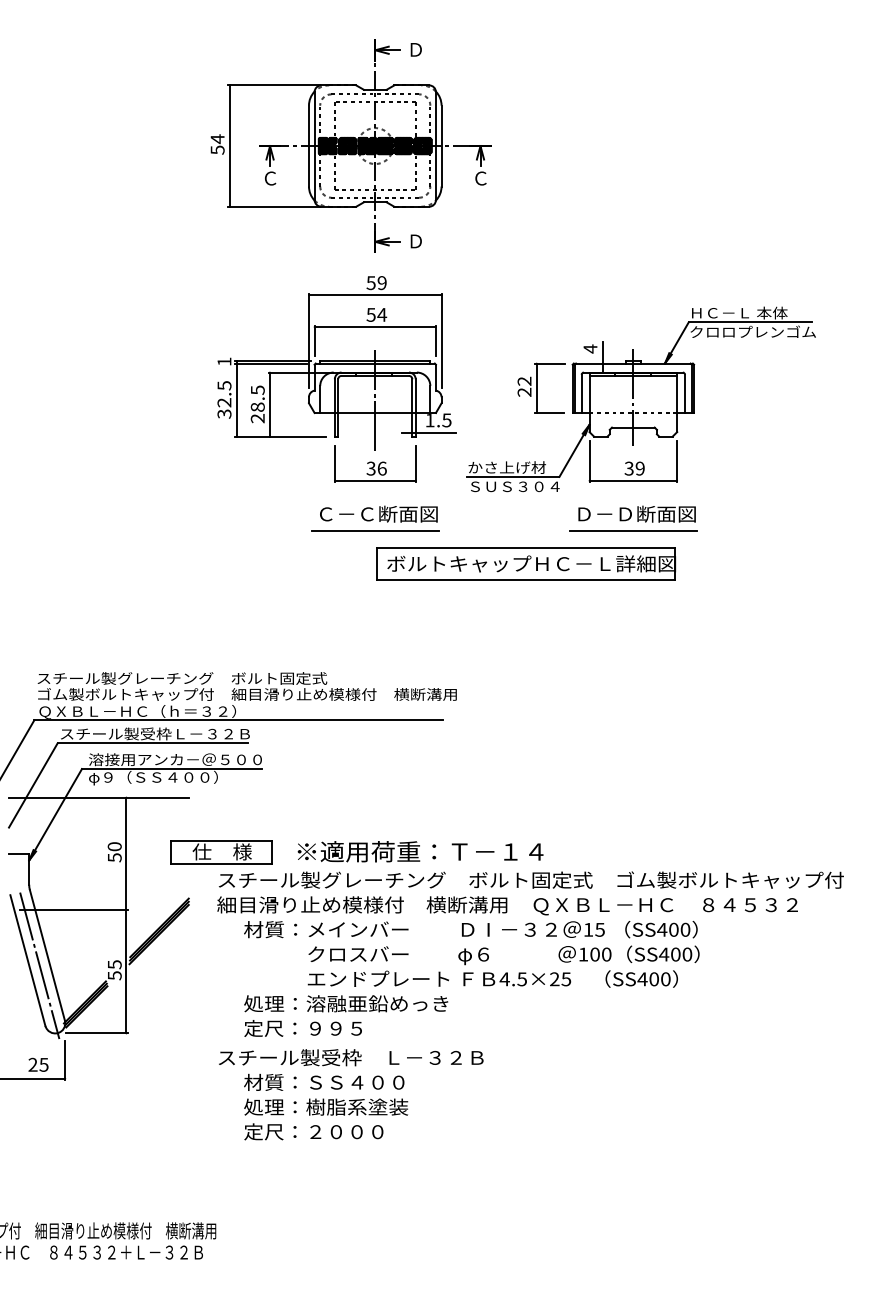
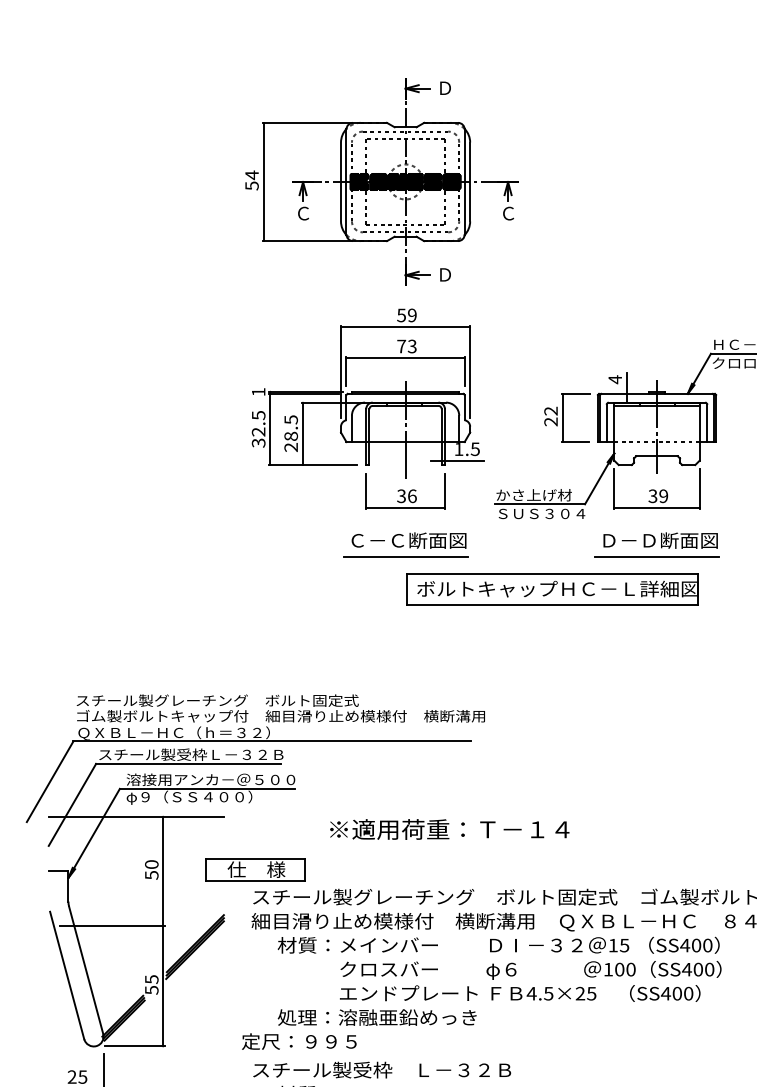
text: (376, 314) -> (406, 346), 54 -> 73
text: (420, 851) -> (449, 829), moved
line: (39, 965) -> (78, 980), removed
text: (302, 1028) -> (298, 1041), moved

